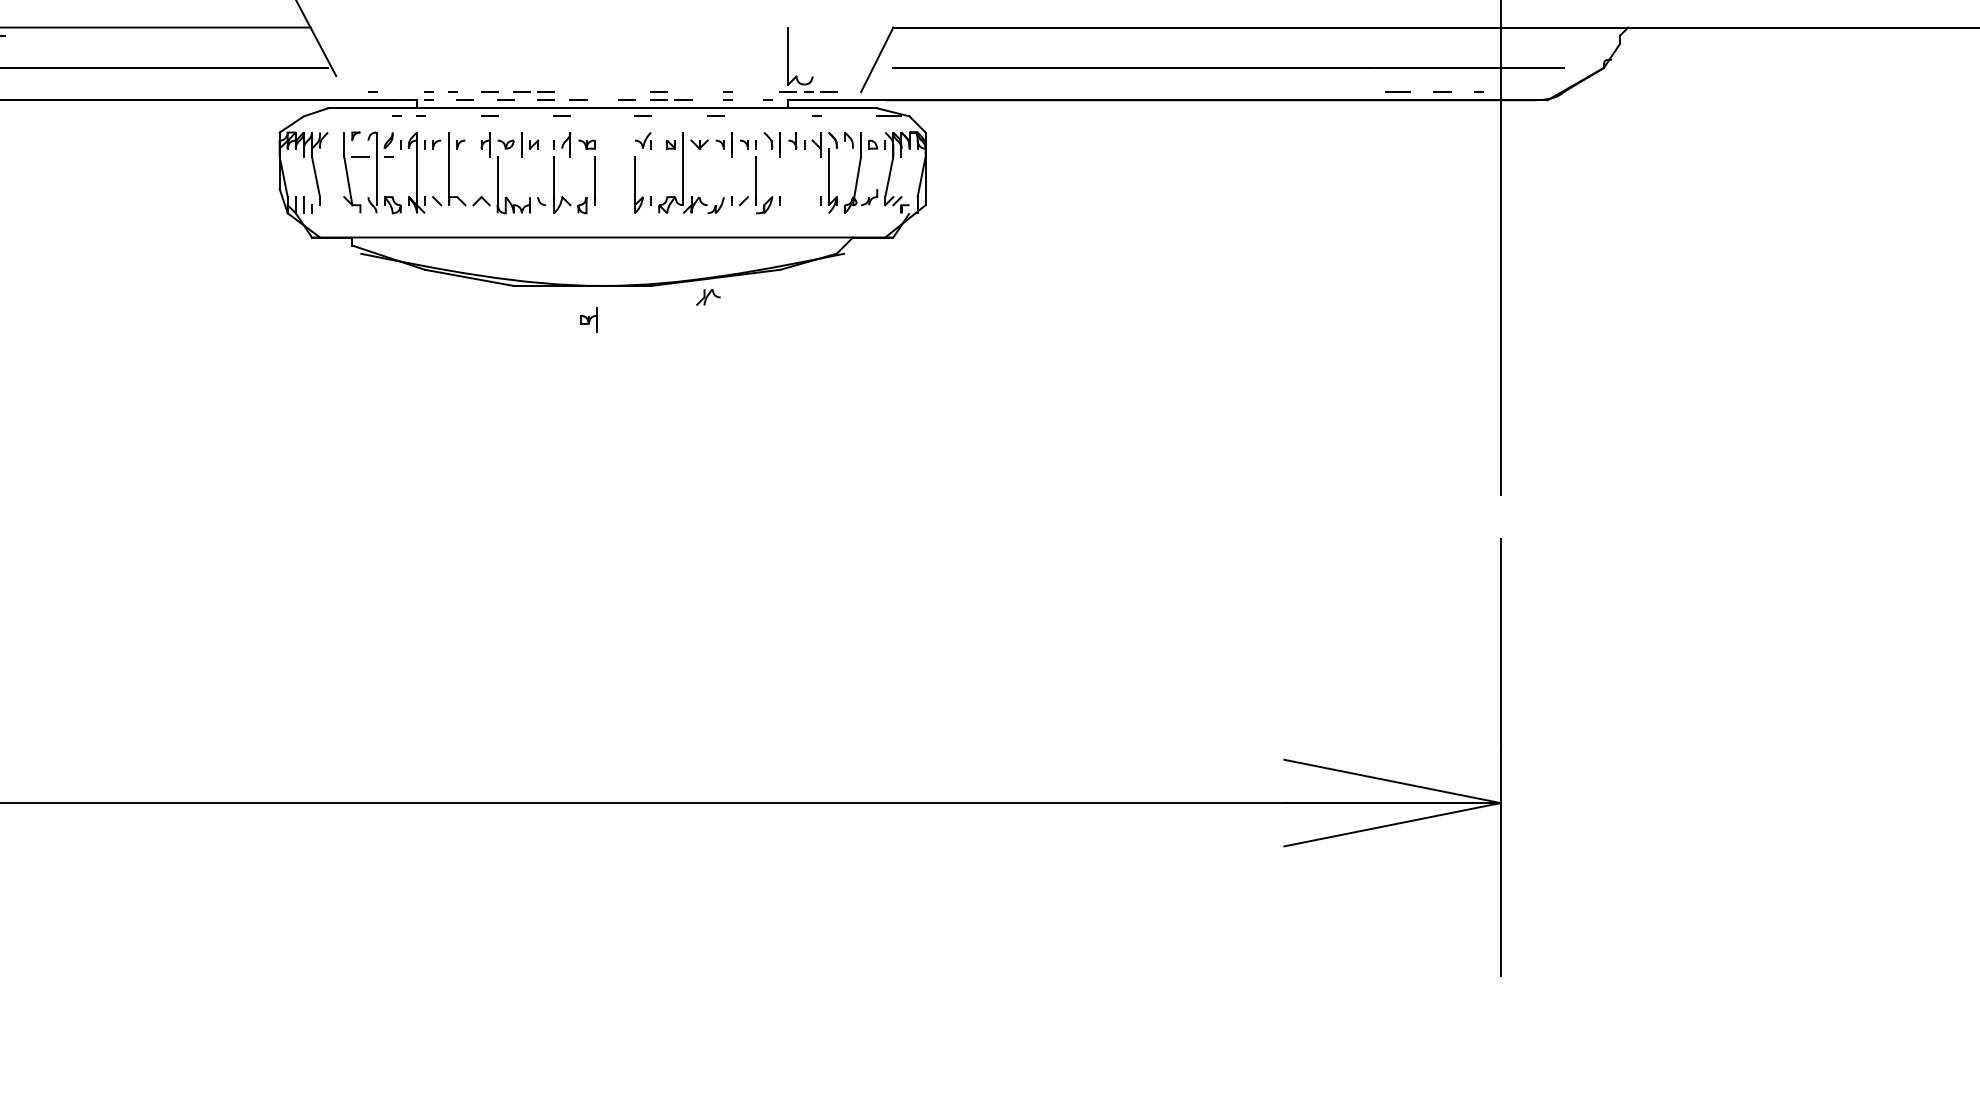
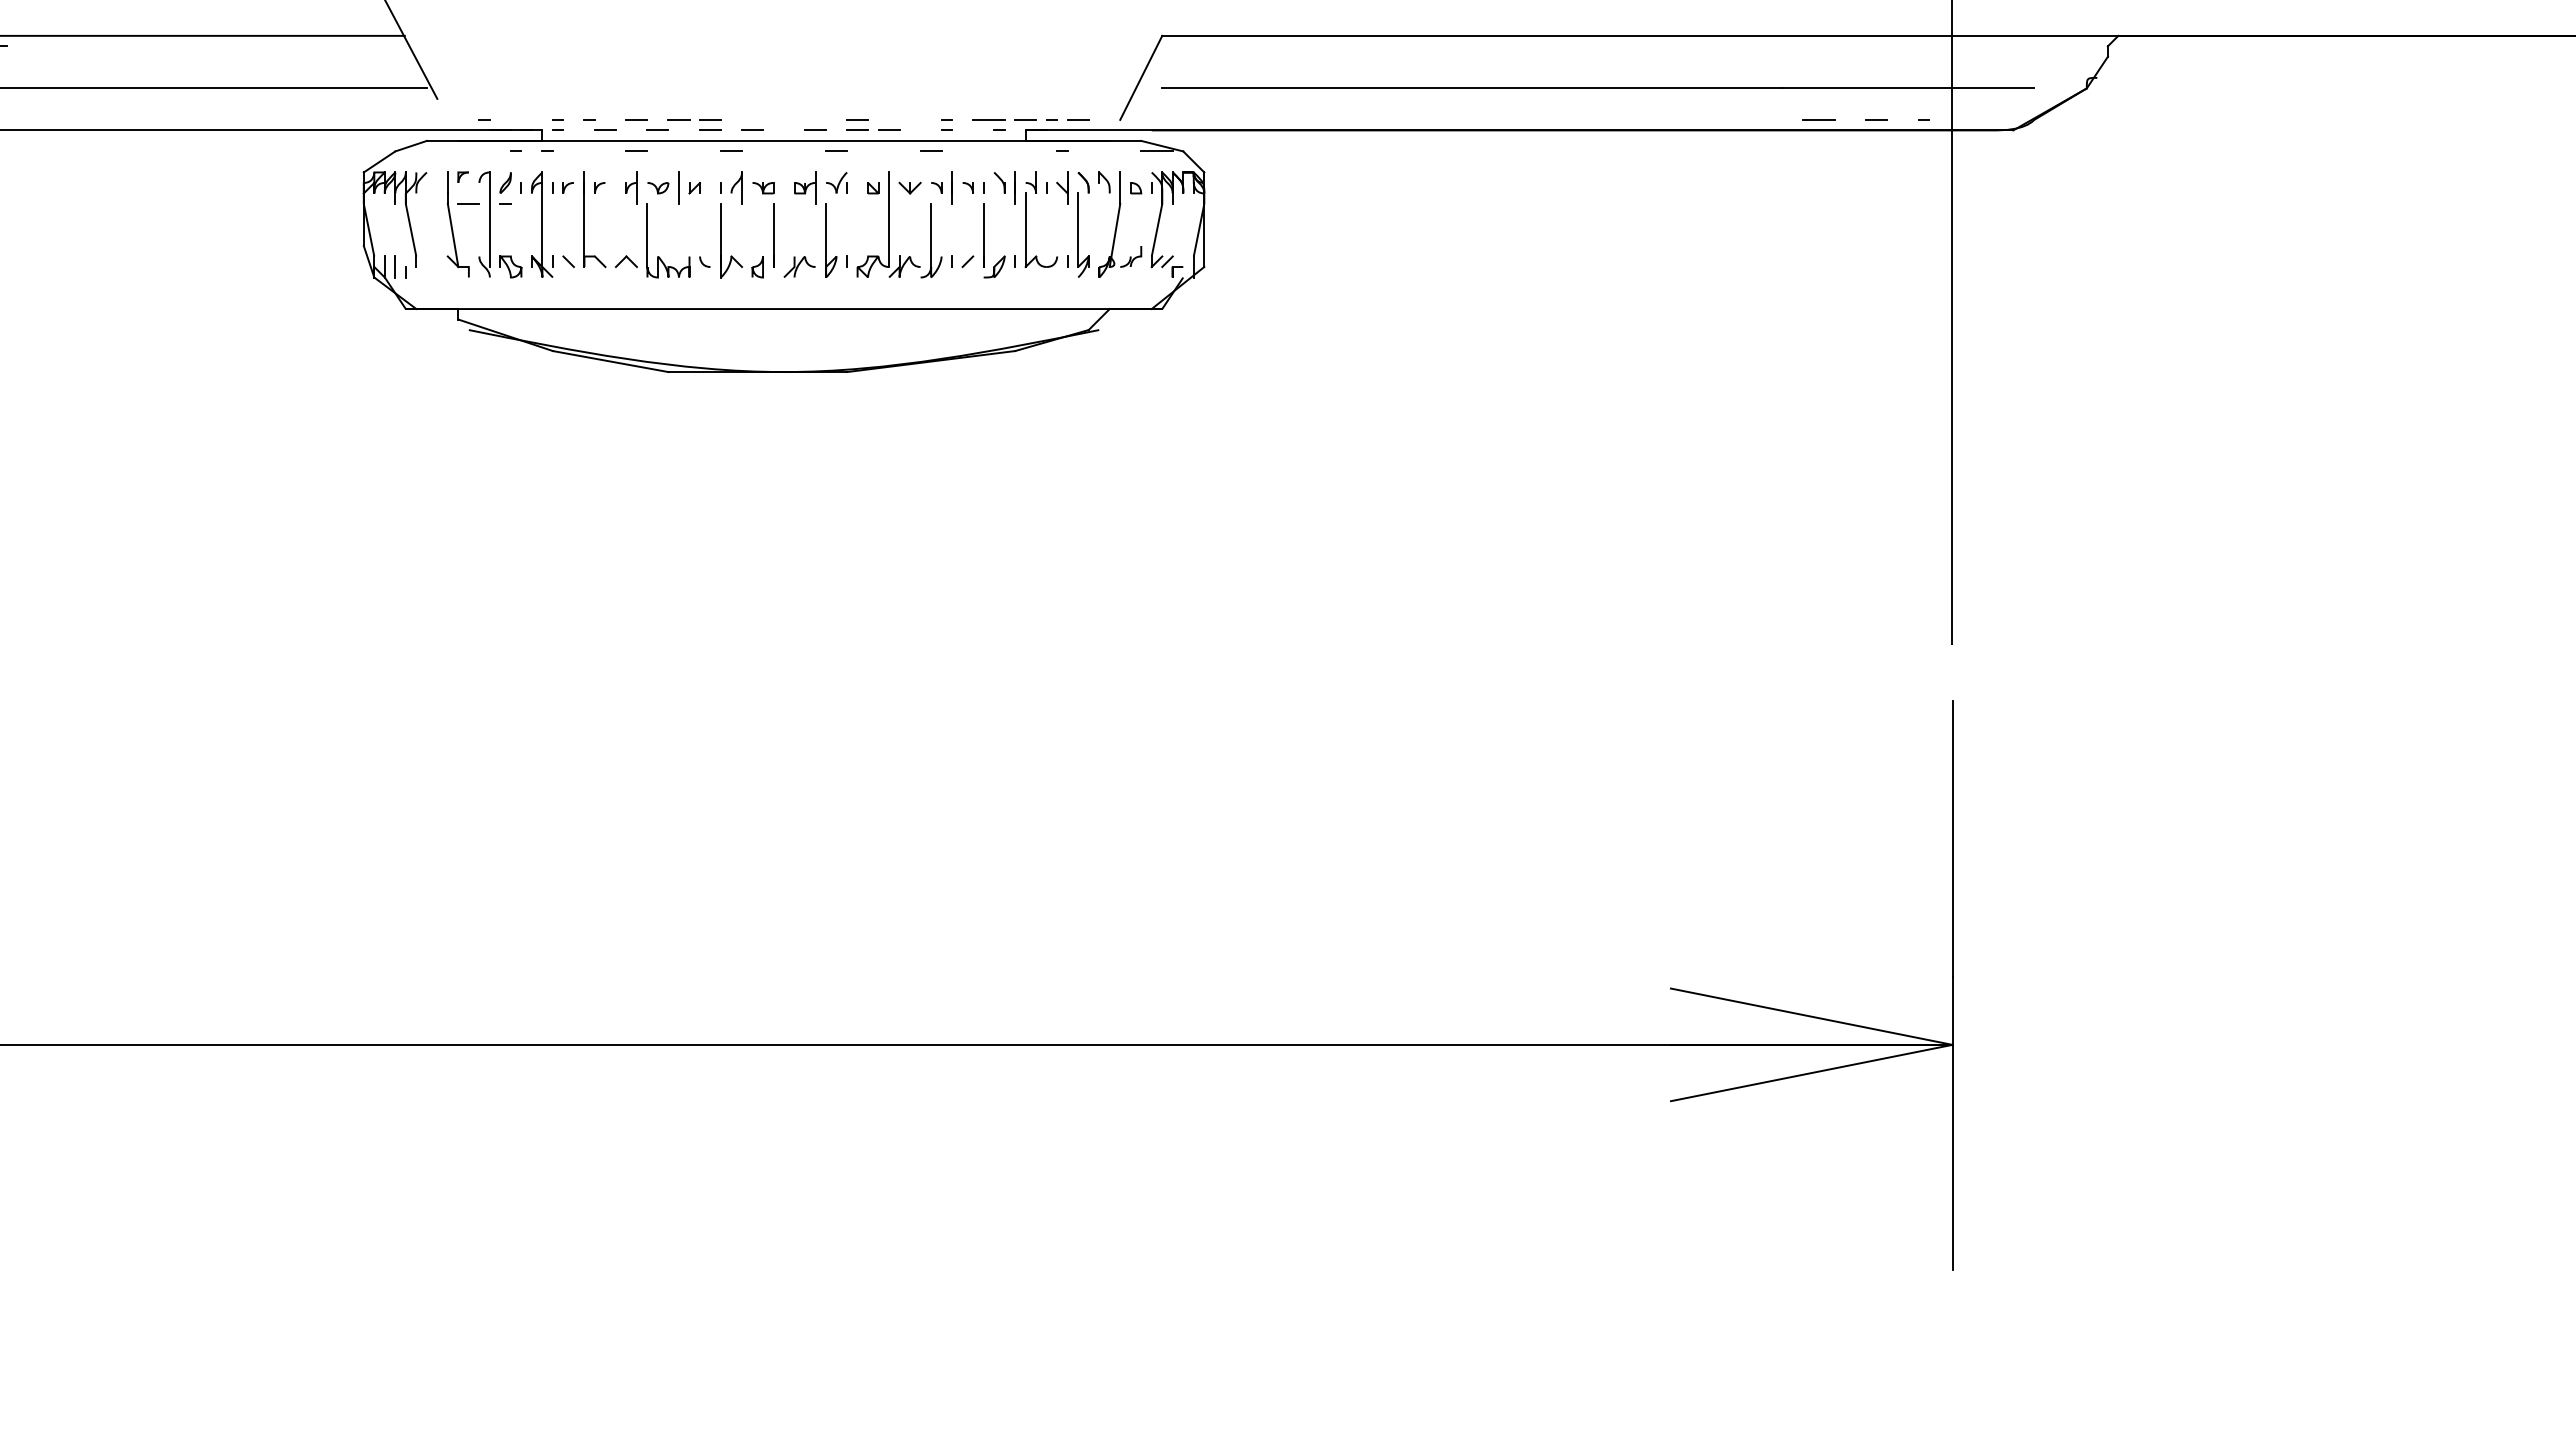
part: (789, 56) -> (1026, 230), moved
line: (759, 91) -> (988, 119), added
line: (715, 180) -> (931, 235), added
part: (708, 297) -> (799, 266), moved
part: (589, 319) -> (805, 187), moved

